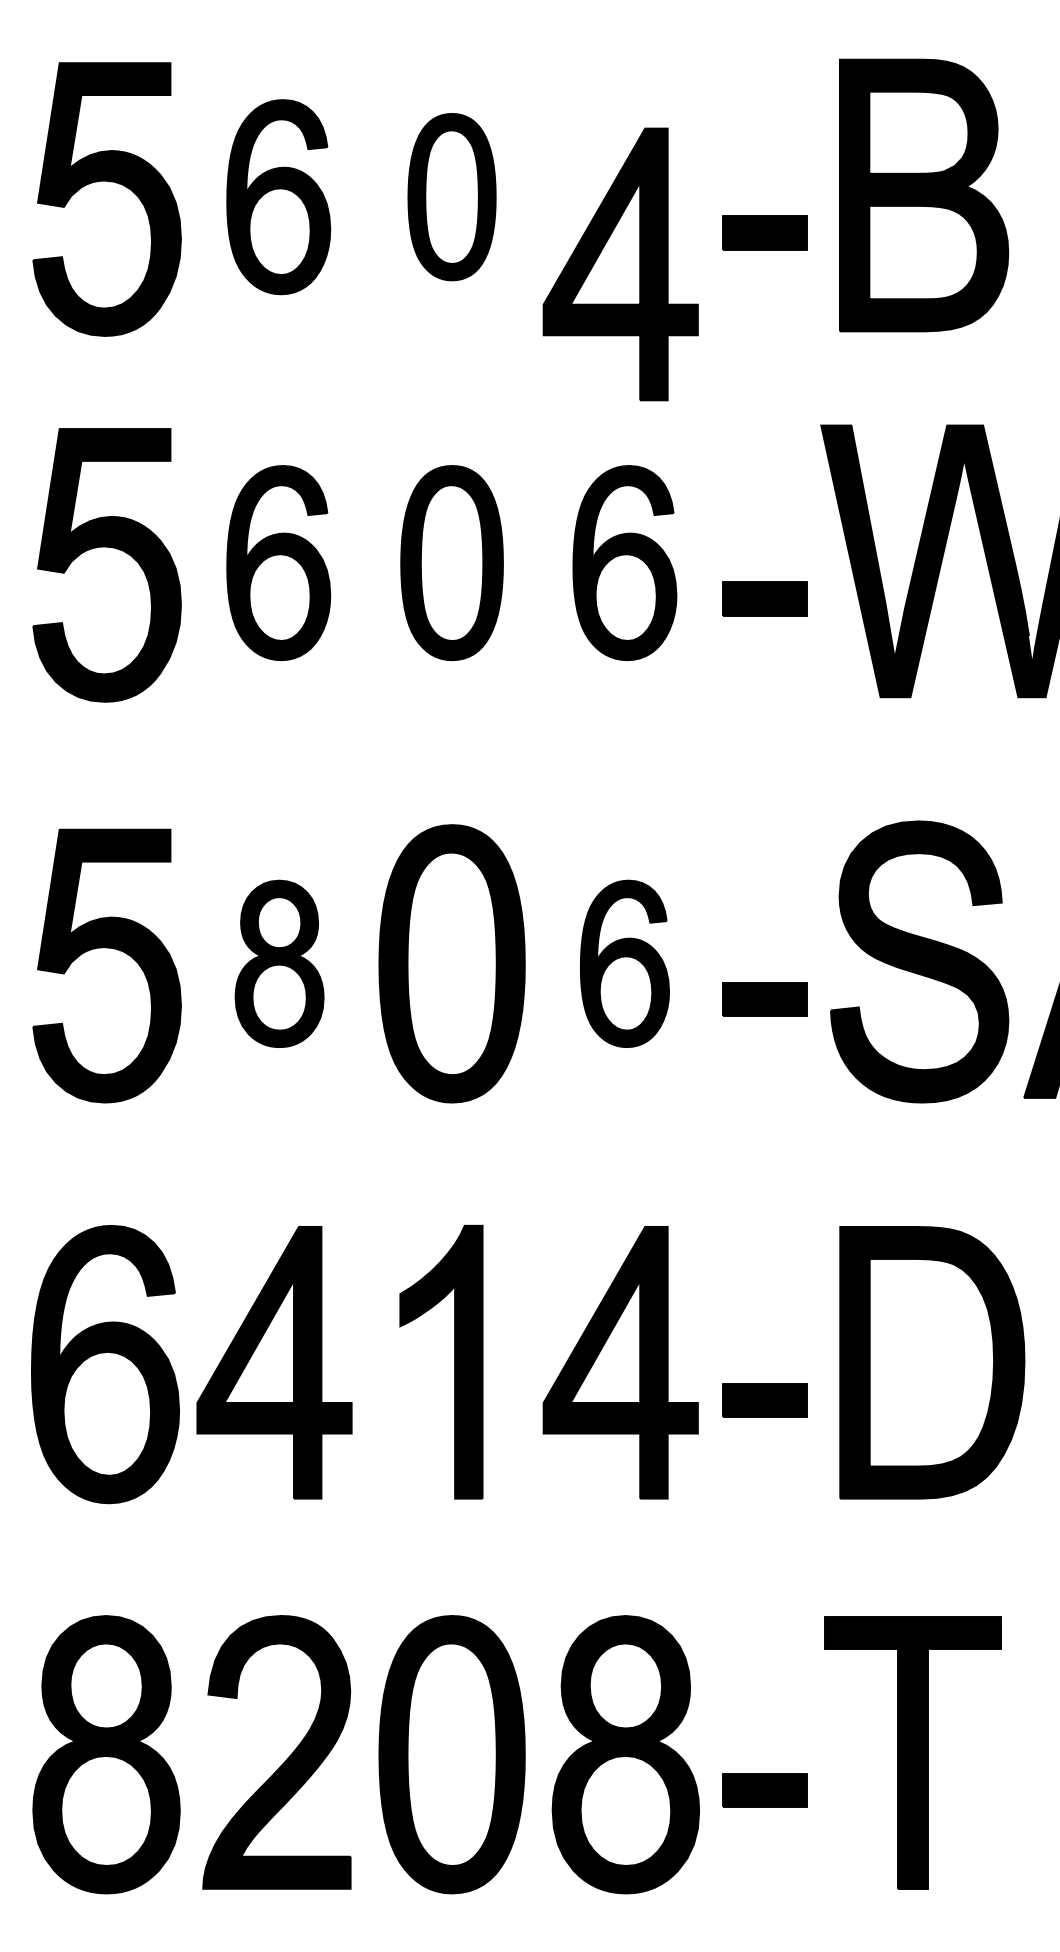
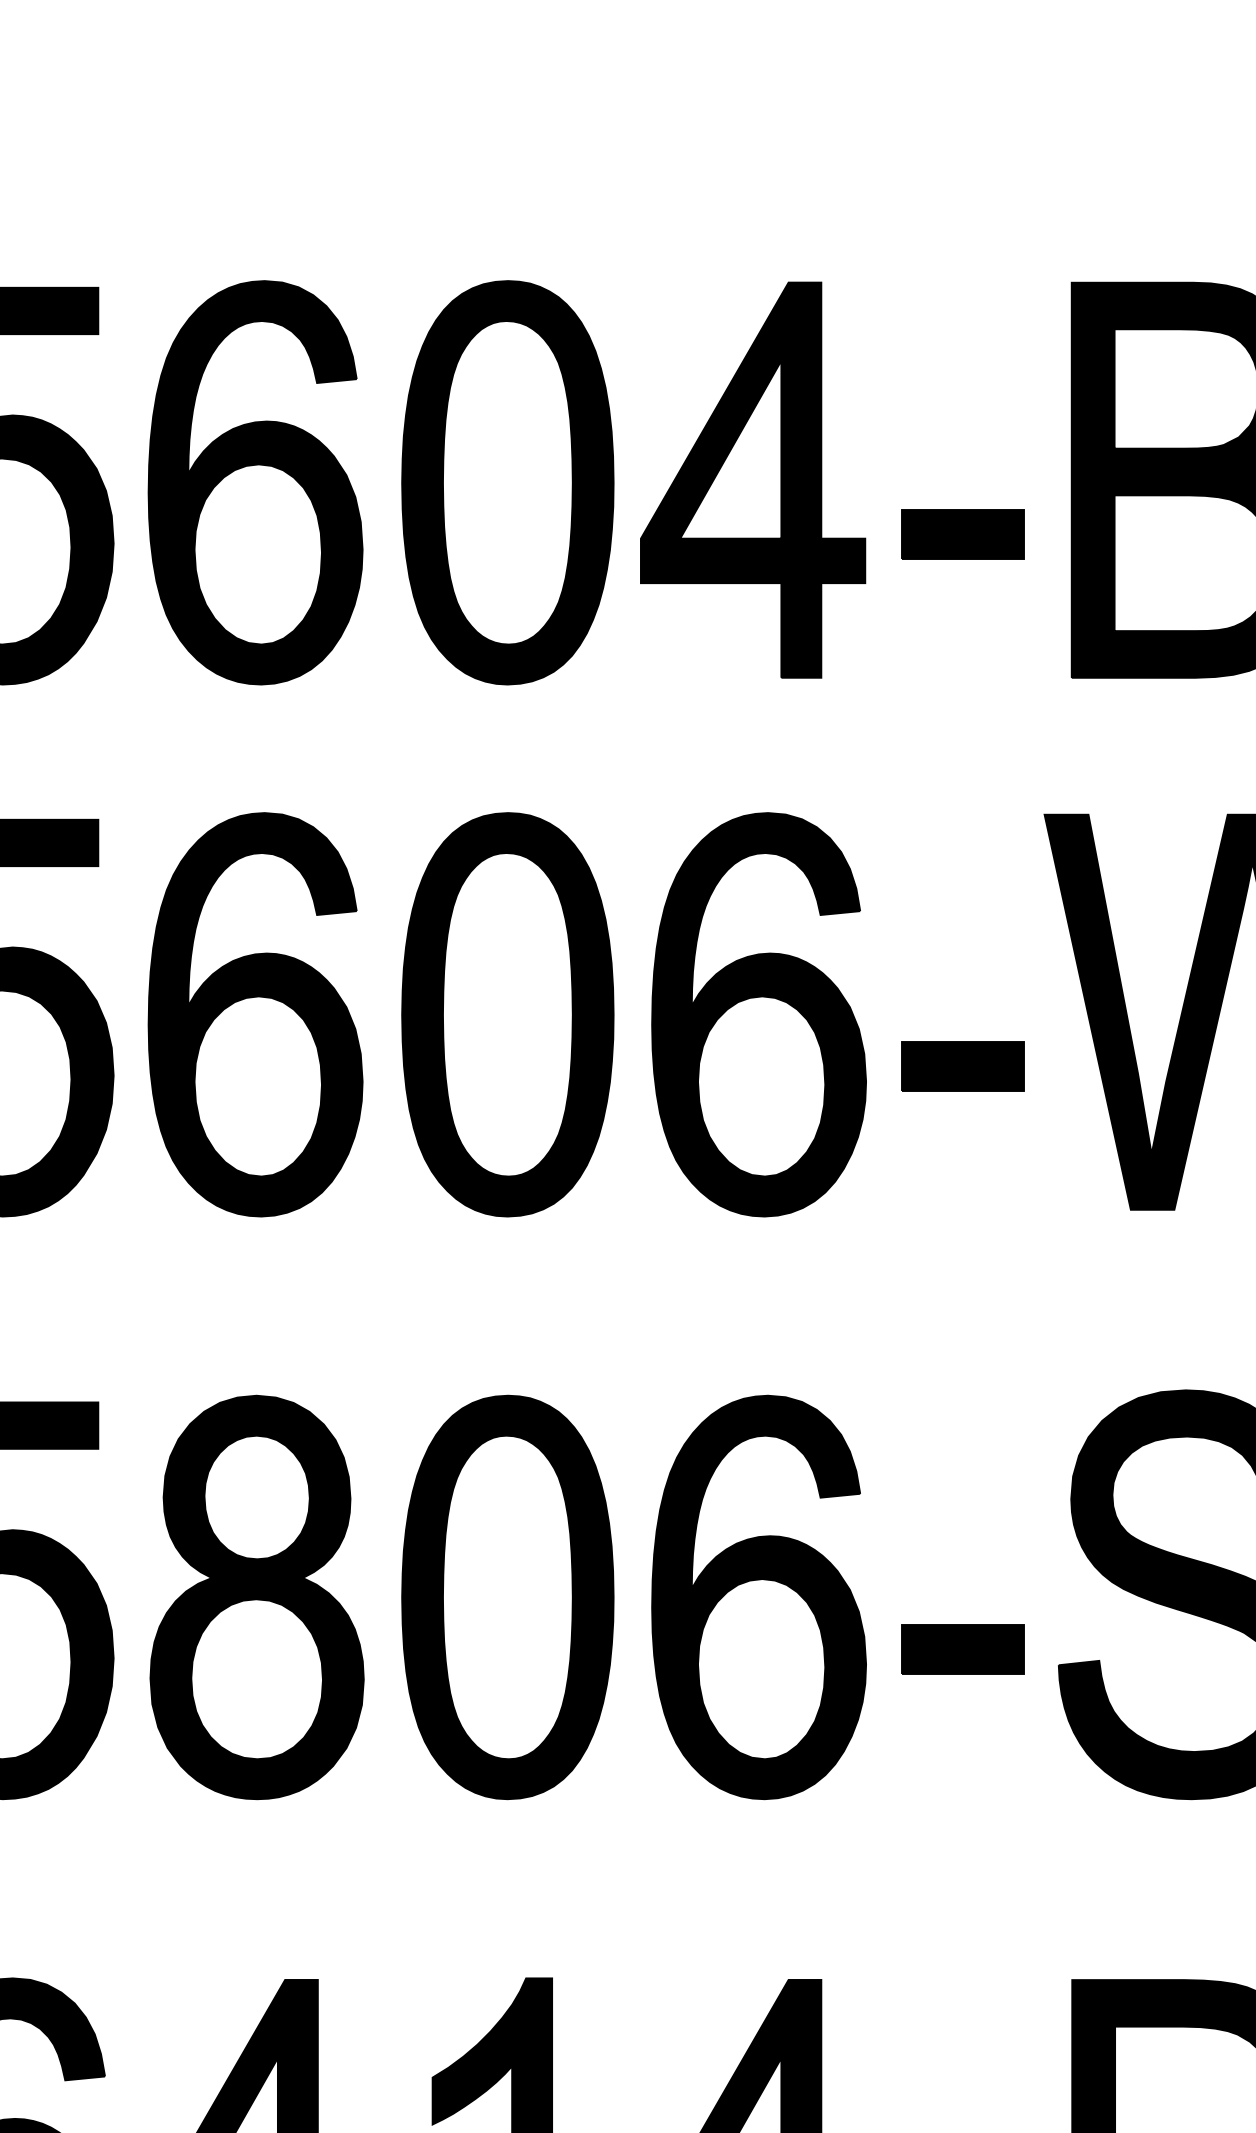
part: (278, 196) -> (255, 481), size x1.43
part: (451, 196) -> (506, 481), size x1.67
part: (620, 264) -> (752, 480), moved
part: (278, 562) -> (255, 1013), size x1.43
part: (451, 562) -> (506, 1013), size x1.43
part: (624, 562) -> (758, 1013), size x1.43
part: (279, 963) -> (256, 1596), size x1.67
part: (624, 963) -> (758, 1596), size x1.67

